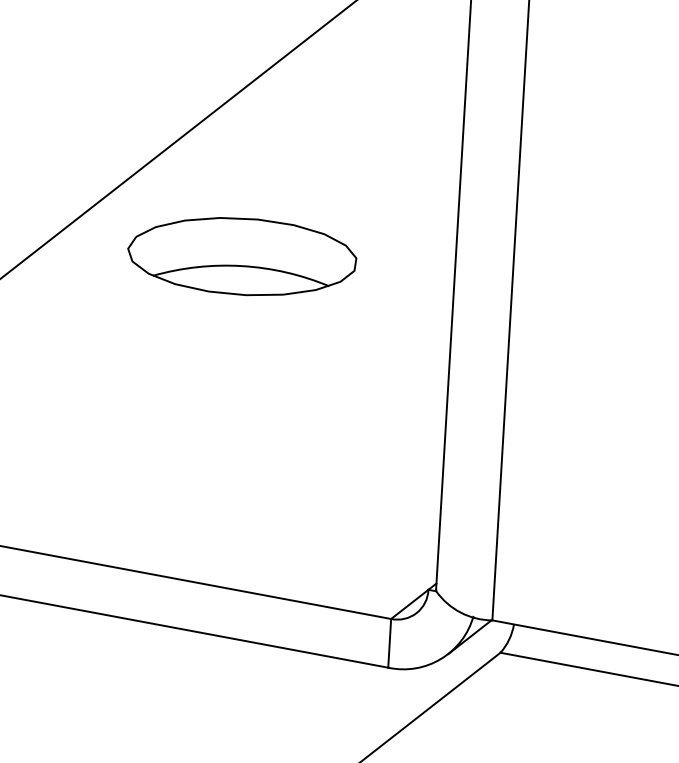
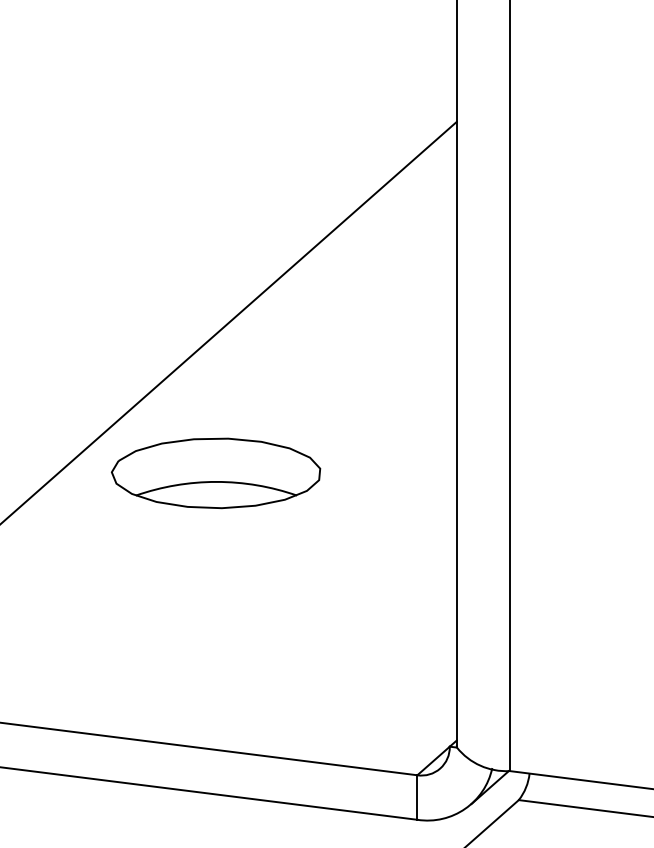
part: (242, 256) -> (216, 473), moved

